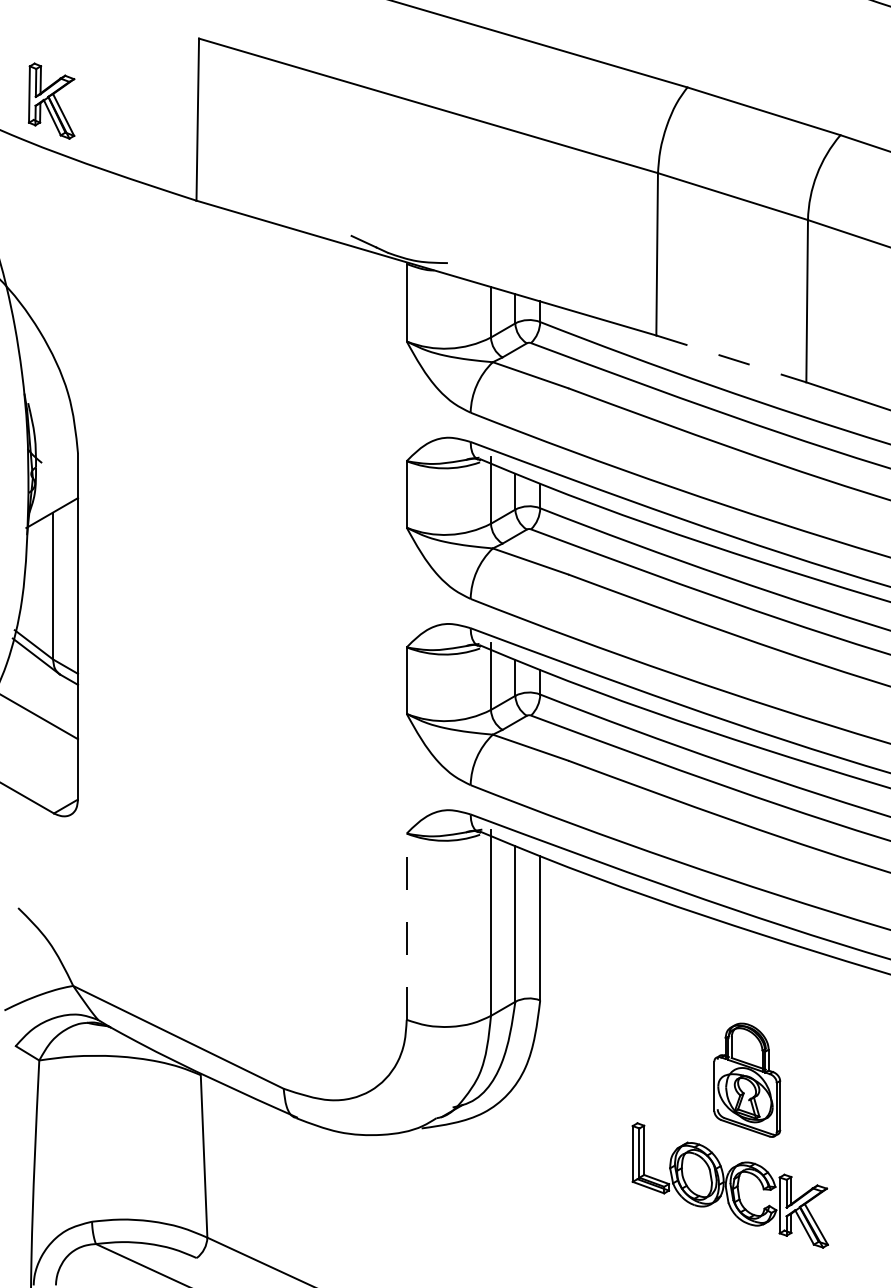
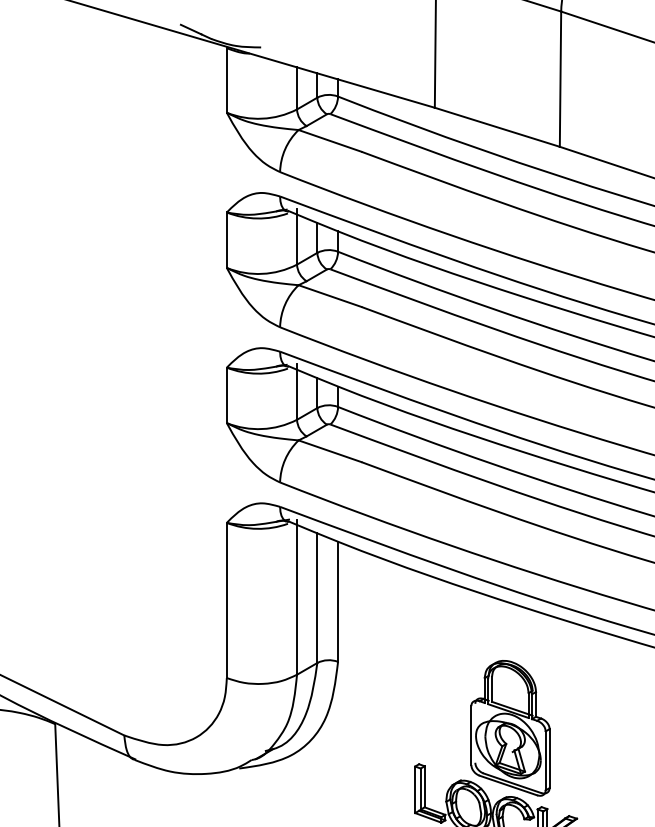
line: (731, 358) -> (497, 126), dashed -> solid
line: (406, 926) -> (226, 600), dashed -> solid
part: (747, 1080) -> (510, 728), size x1.43

